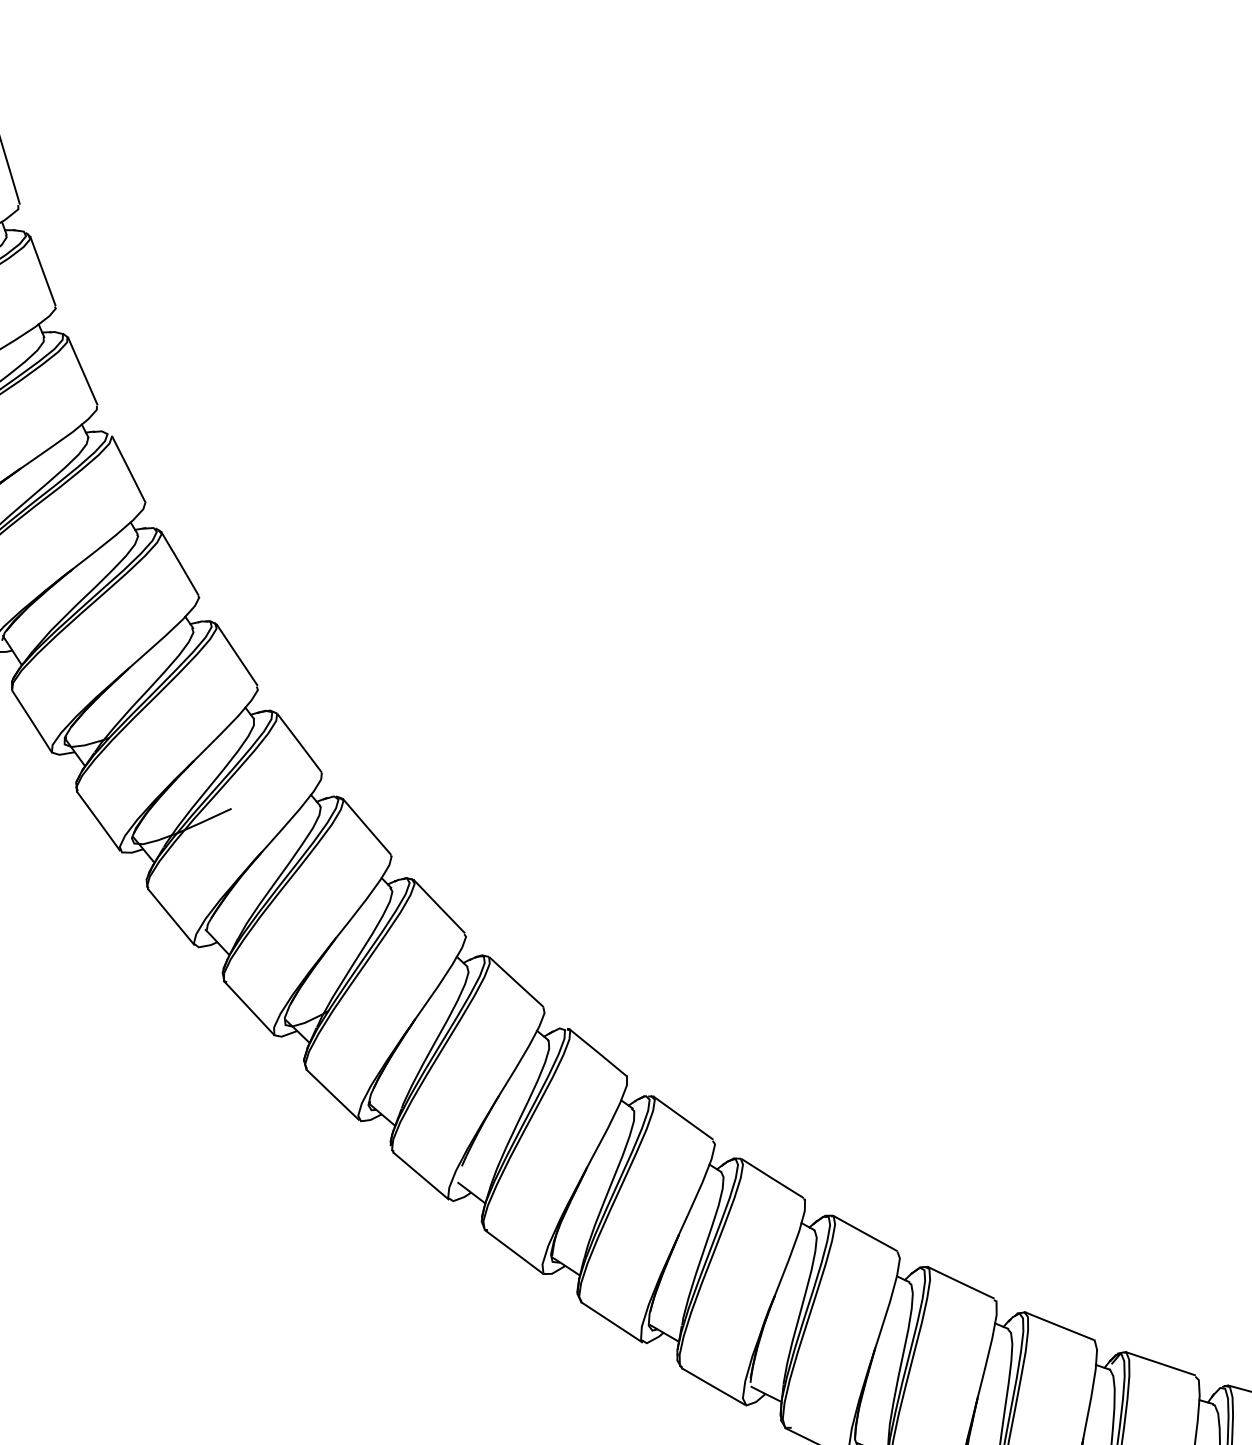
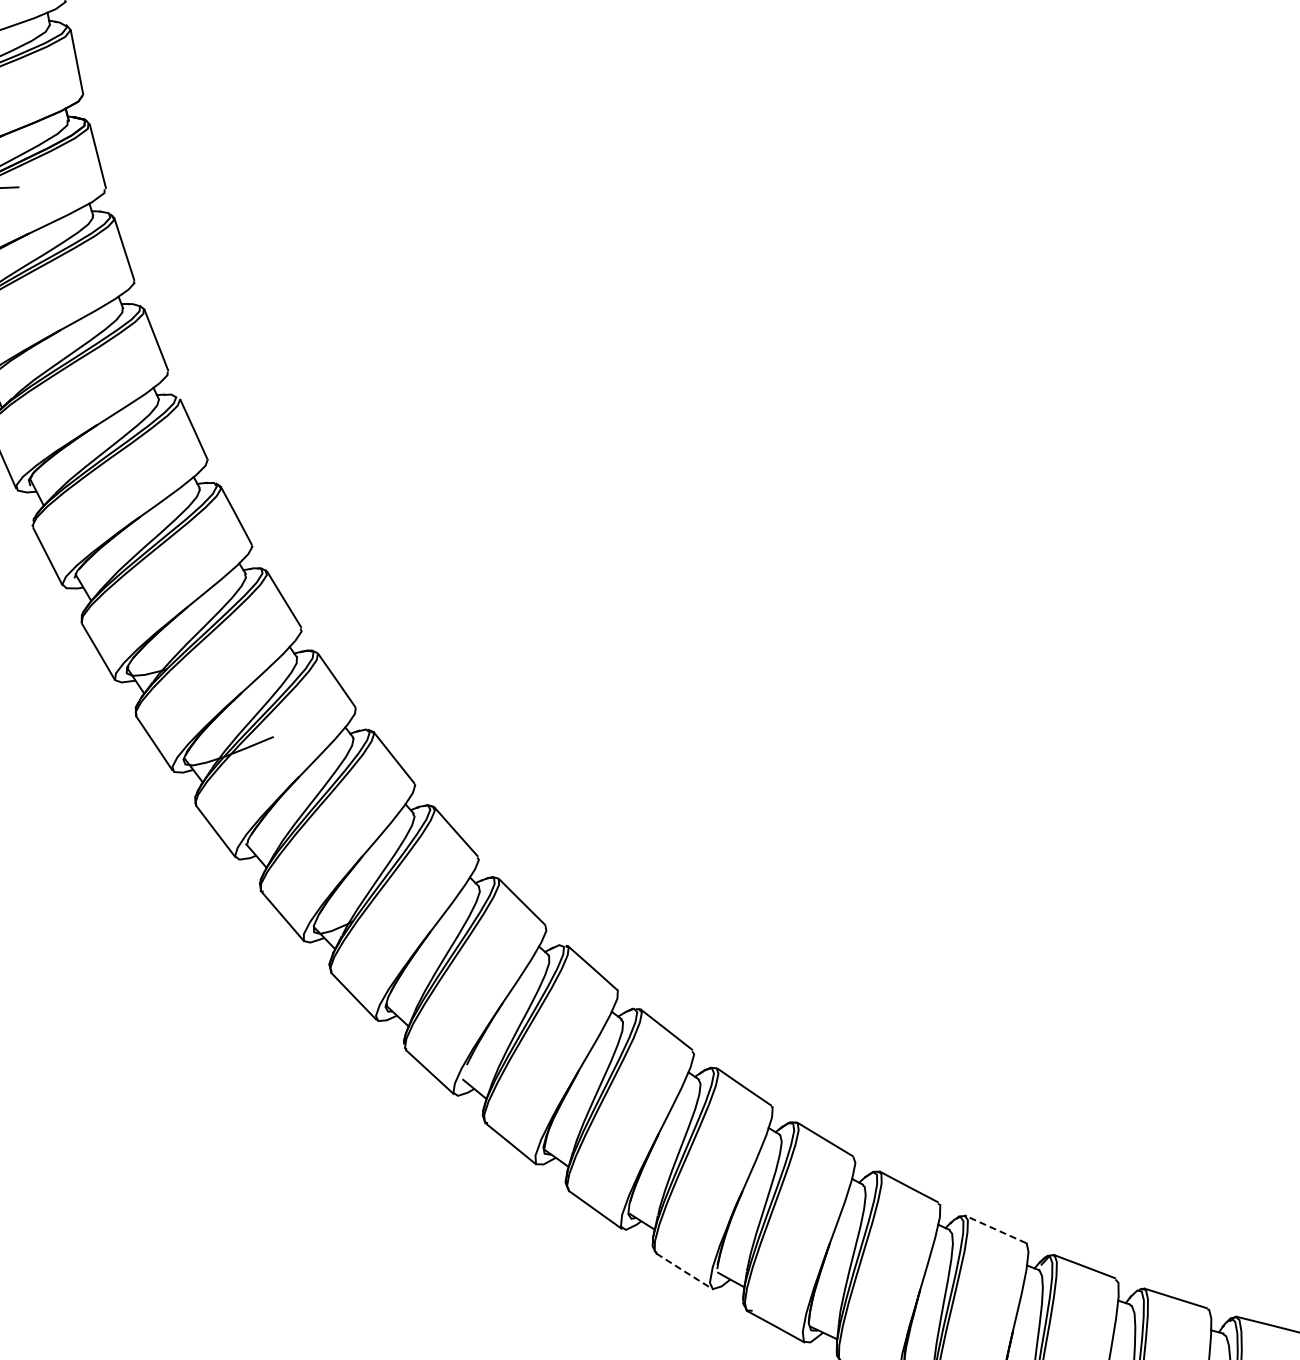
line: (1059, 1326) -> (995, 1229), solid -> dashed
line: (714, 1387) -> (684, 1271), solid -> dashed

